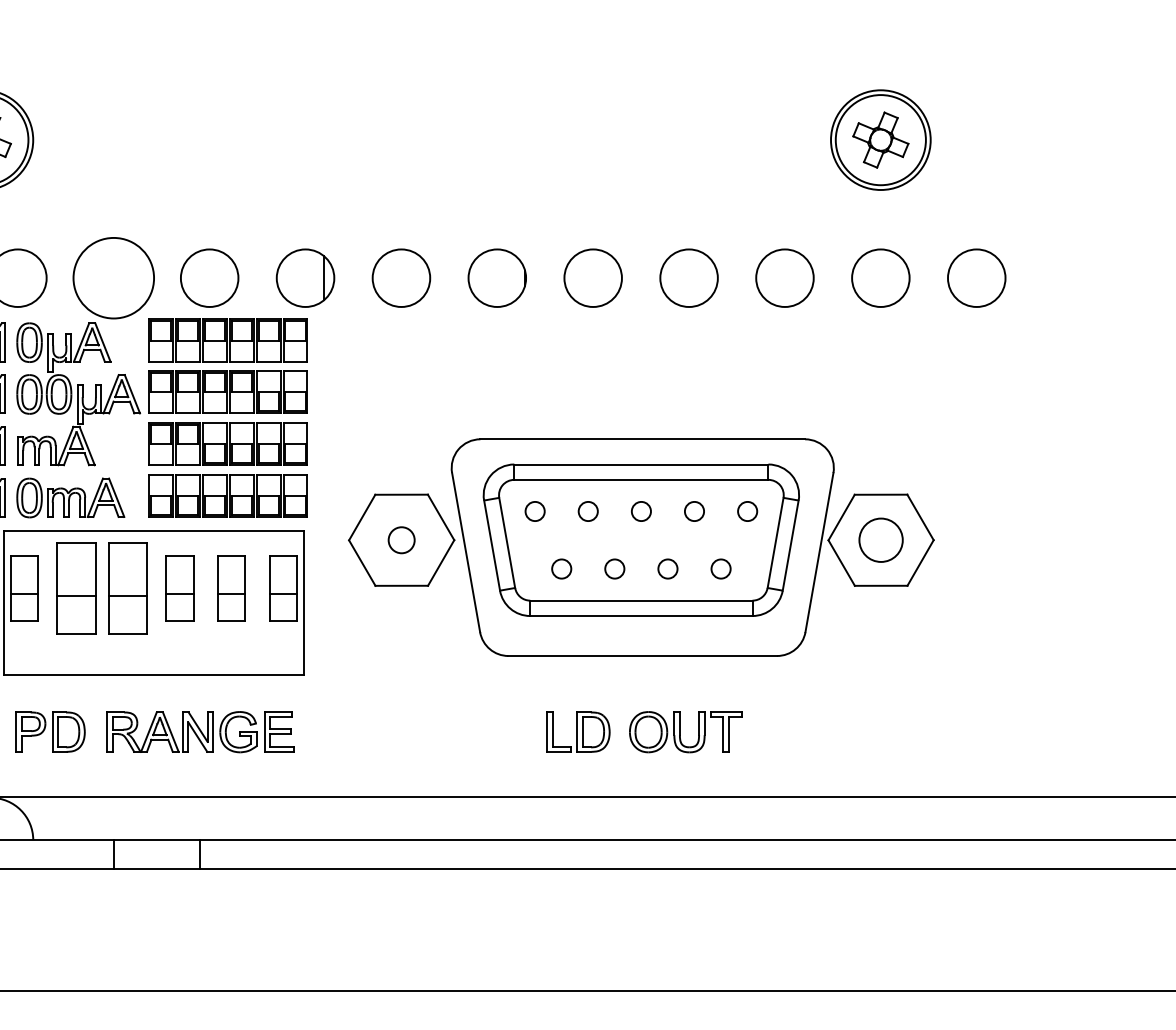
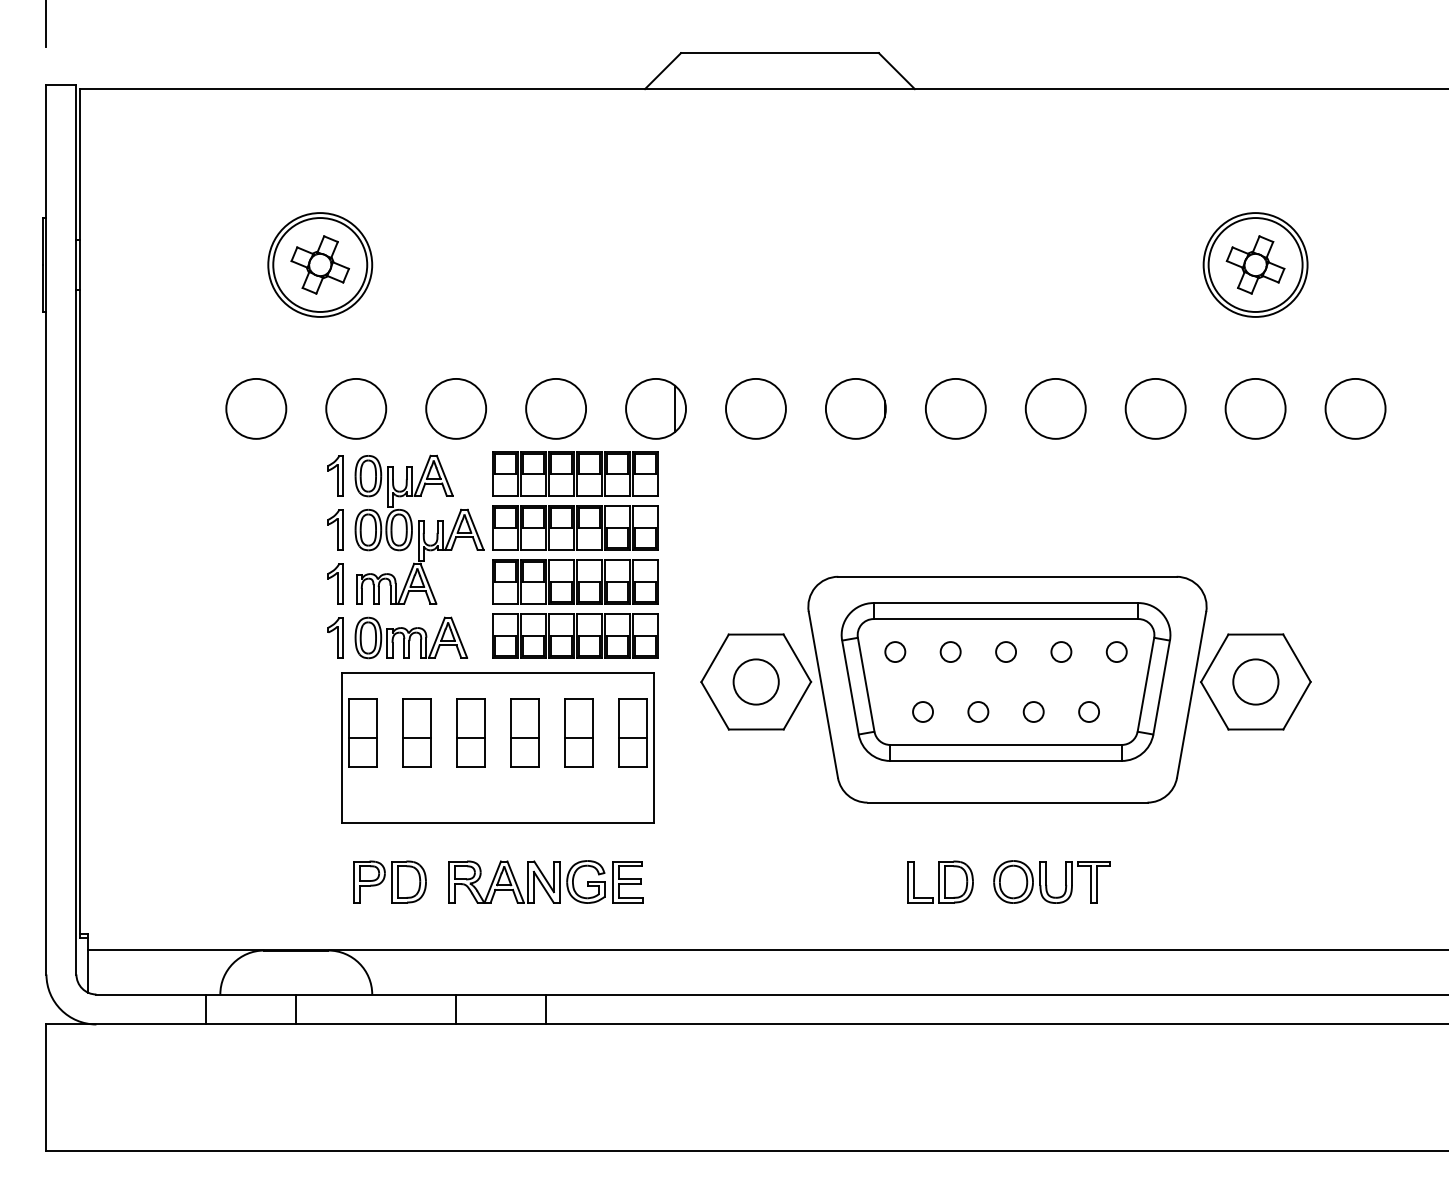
circle: (114, 277) -> (456, 408), size x0.71
circle: (400, 539) -> (755, 681), size x1.67
part: (75, 588) -> (416, 732), size x0.71
part: (127, 588) -> (470, 732), size x0.71

